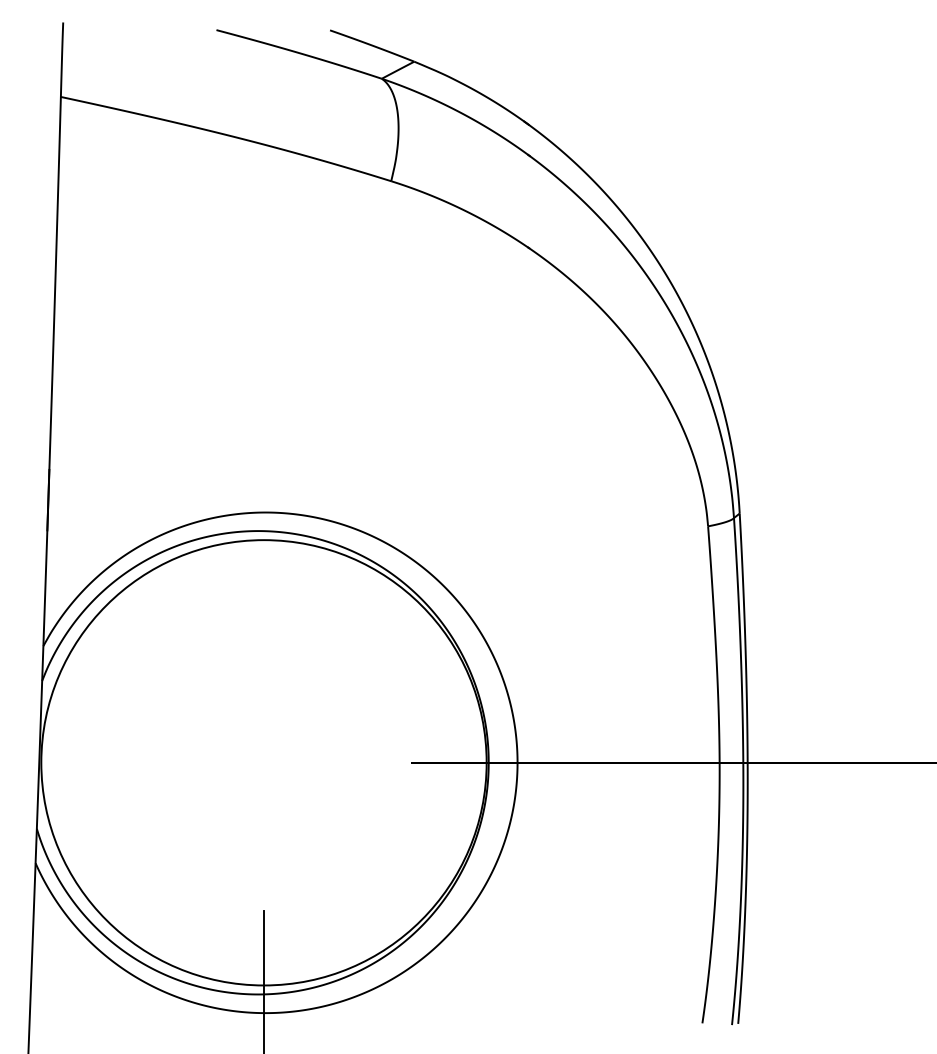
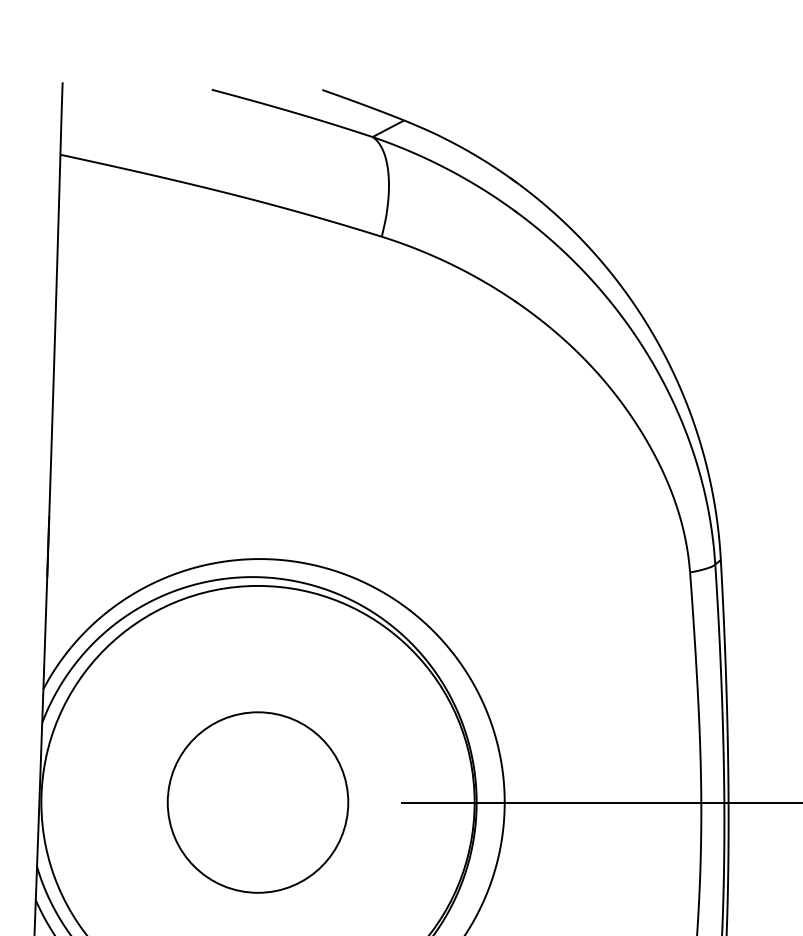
circle: (263, 762) -> (257, 802), added

